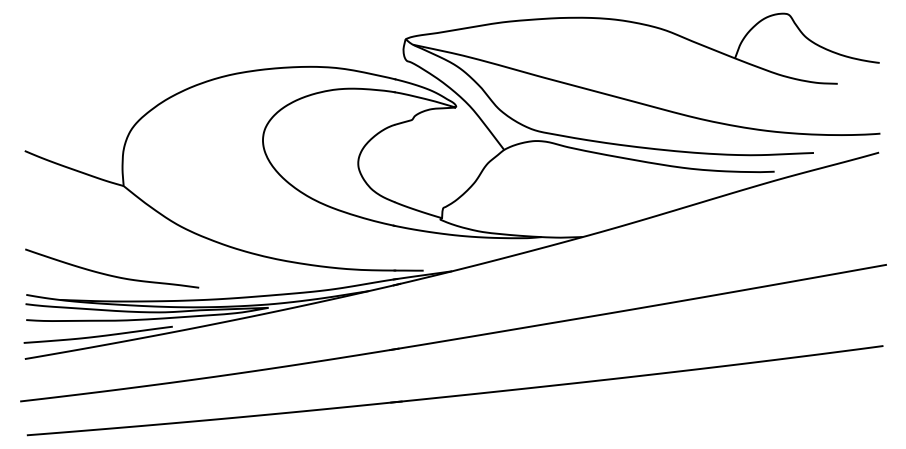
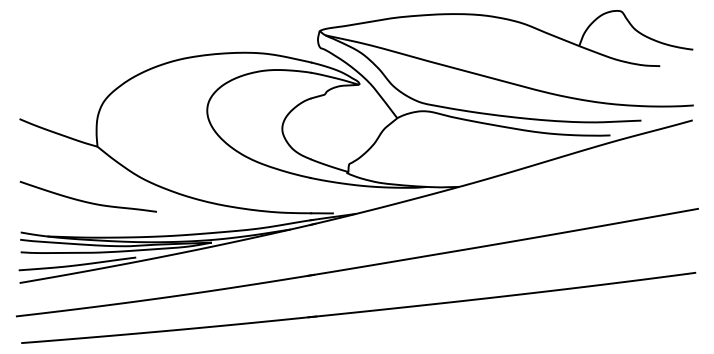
curve: (110, 274) -> (87, 201), moved

